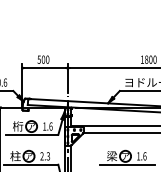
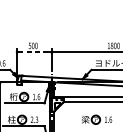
line: (45, 68) -> (34, 52), solid -> dashed
line: (127, 164) -> (97, 126), removed

